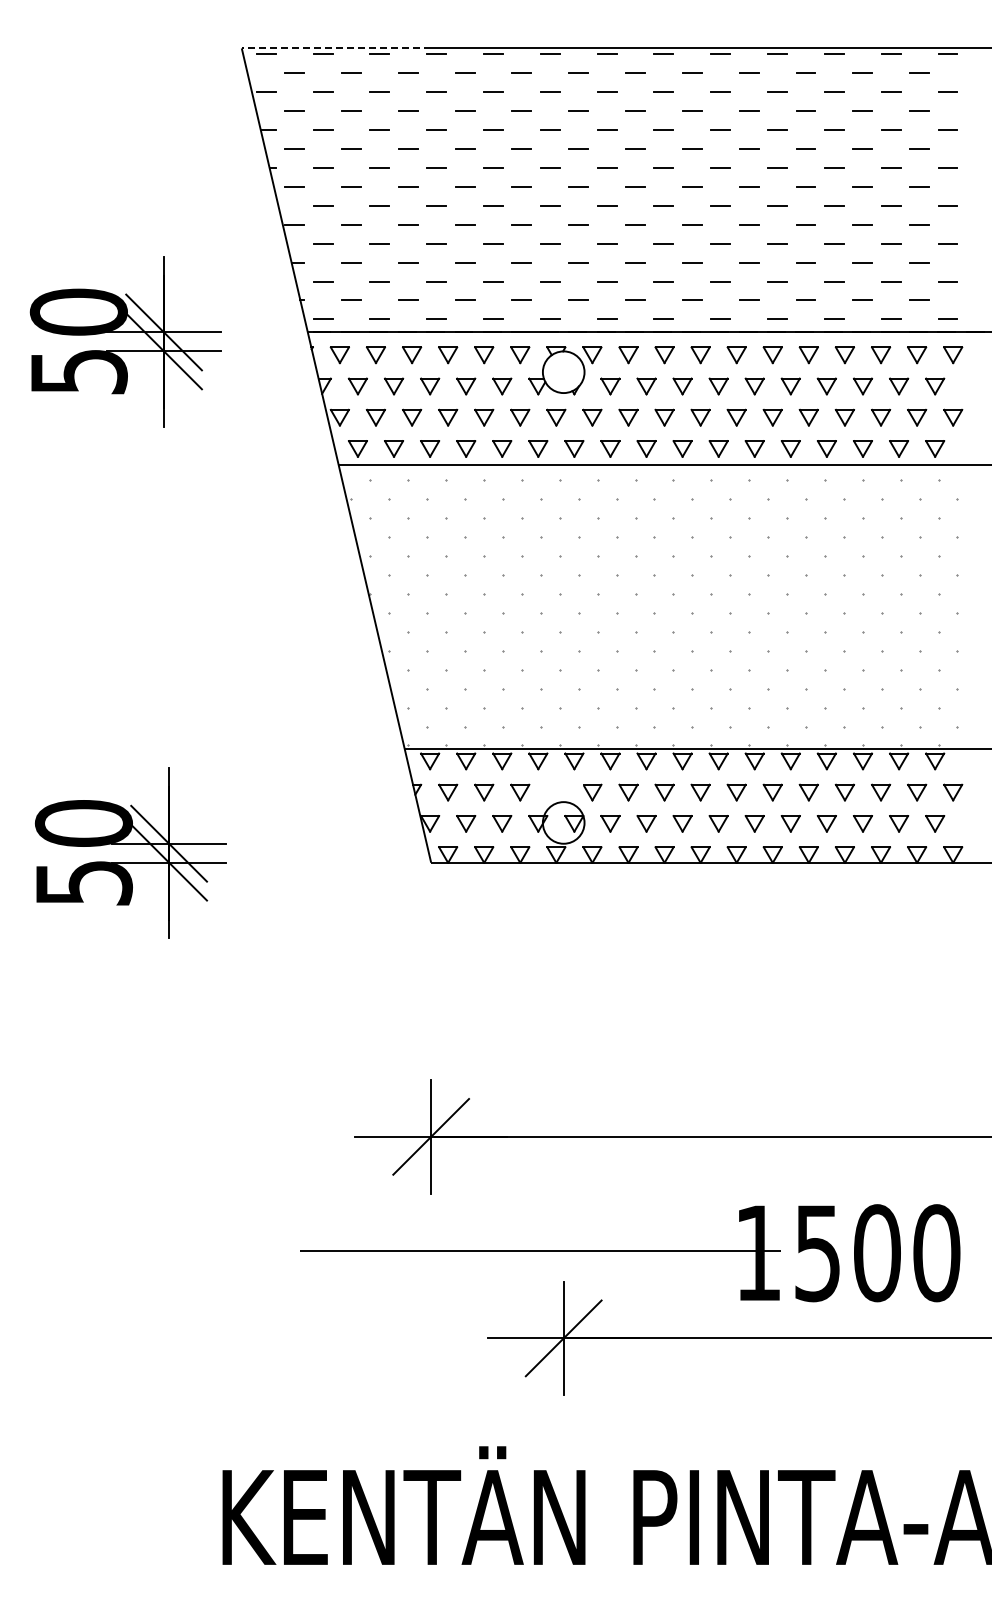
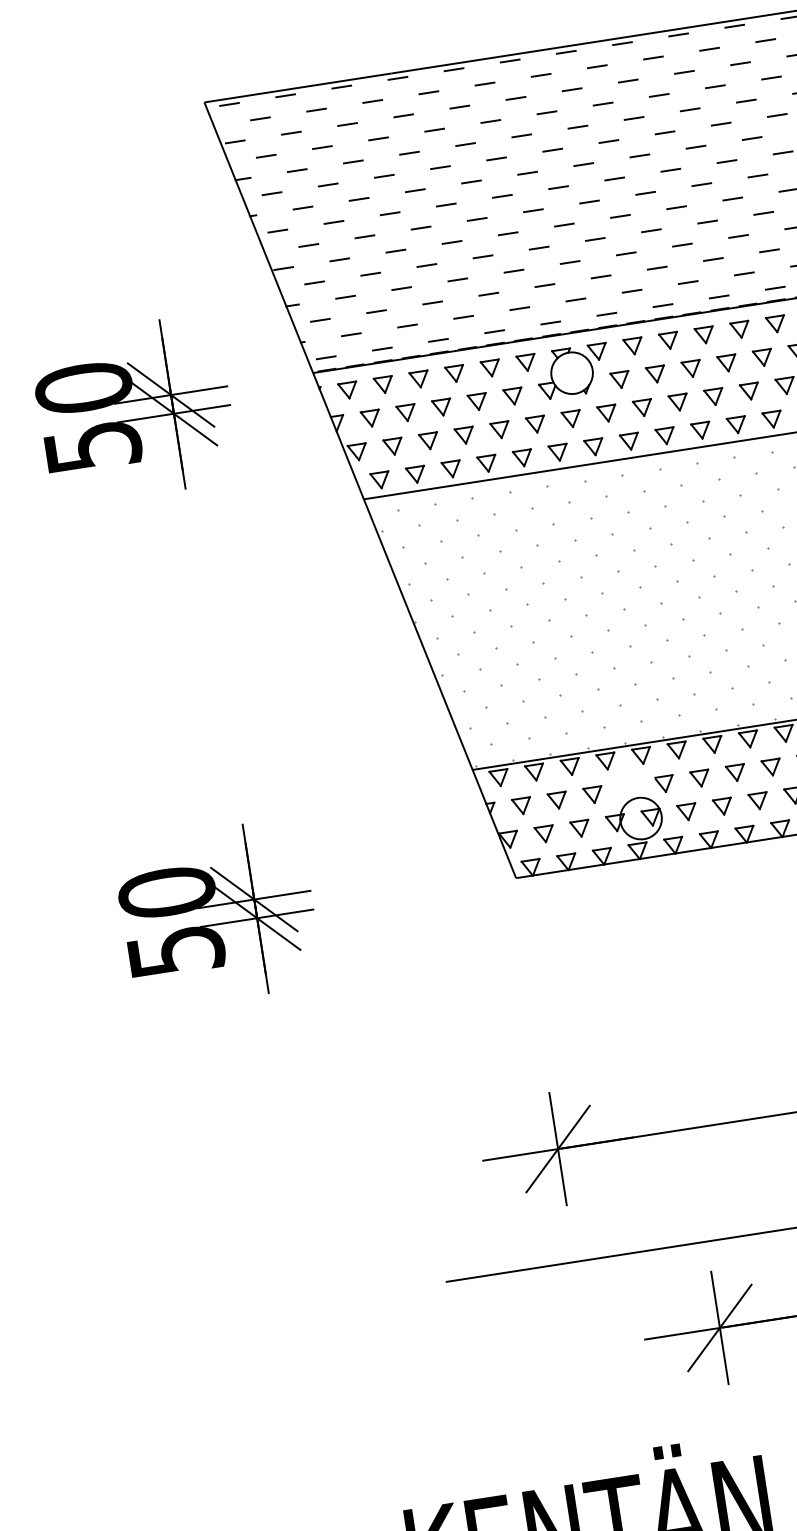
line: (336, 48) -> (298, 88), dashed -> solid

